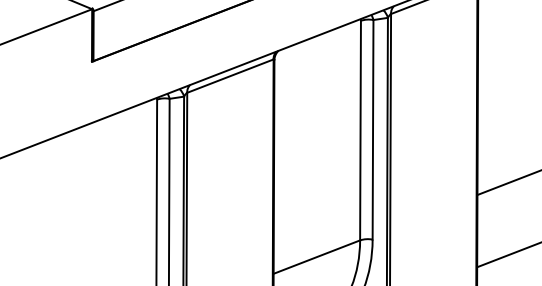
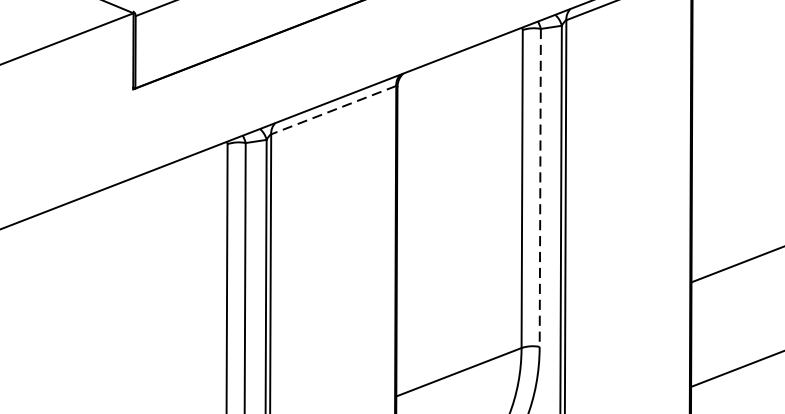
line: (229, 76) -> (332, 110), solid -> dashed
line: (373, 129) -> (540, 187), solid -> dashed

